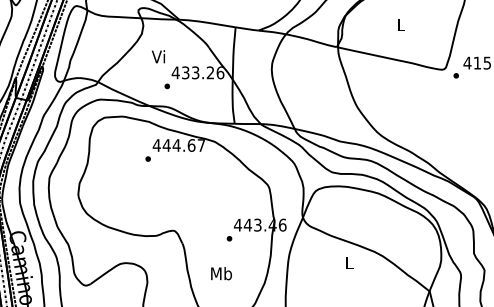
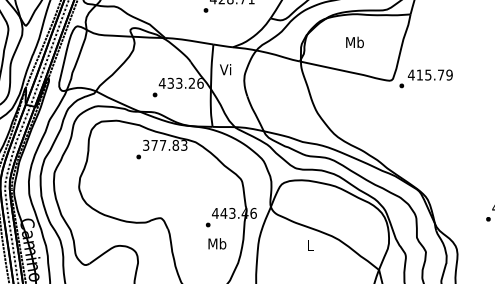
text: (400, 24) -> (354, 42), L -> Mb
text: (158, 56) -> (225, 69), moved
text: (178, 144) -> (164, 144), 444.67 -> 377.83
text: (221, 273) -> (217, 243), moved

